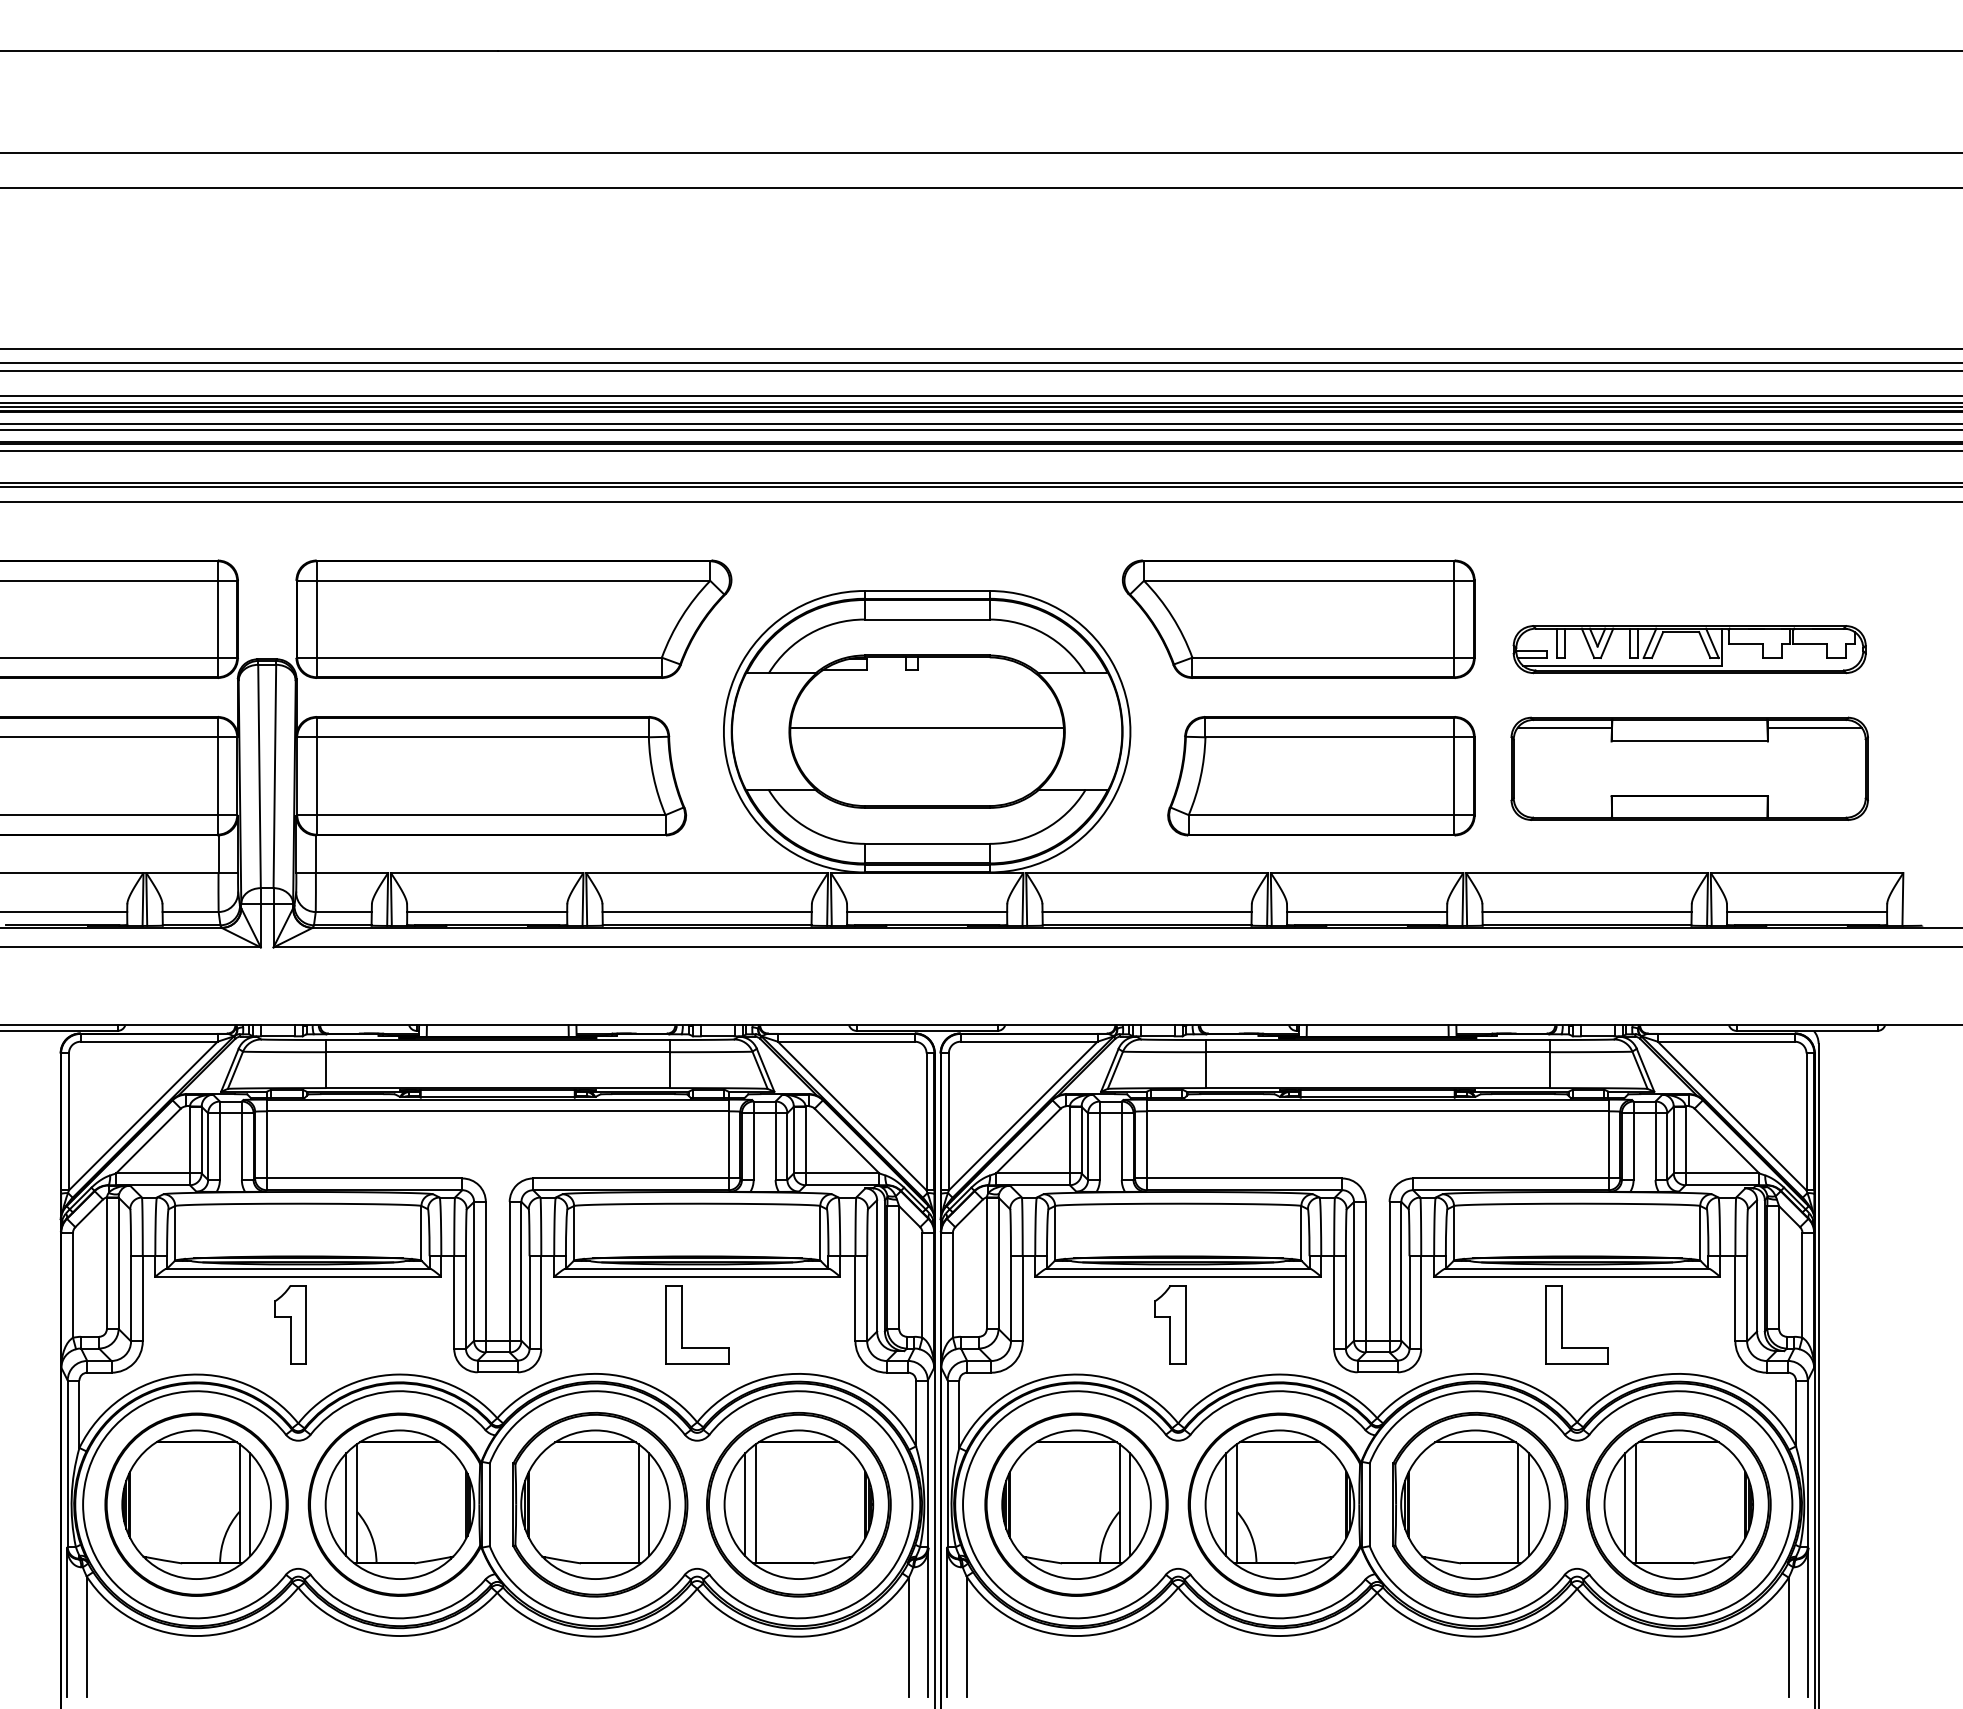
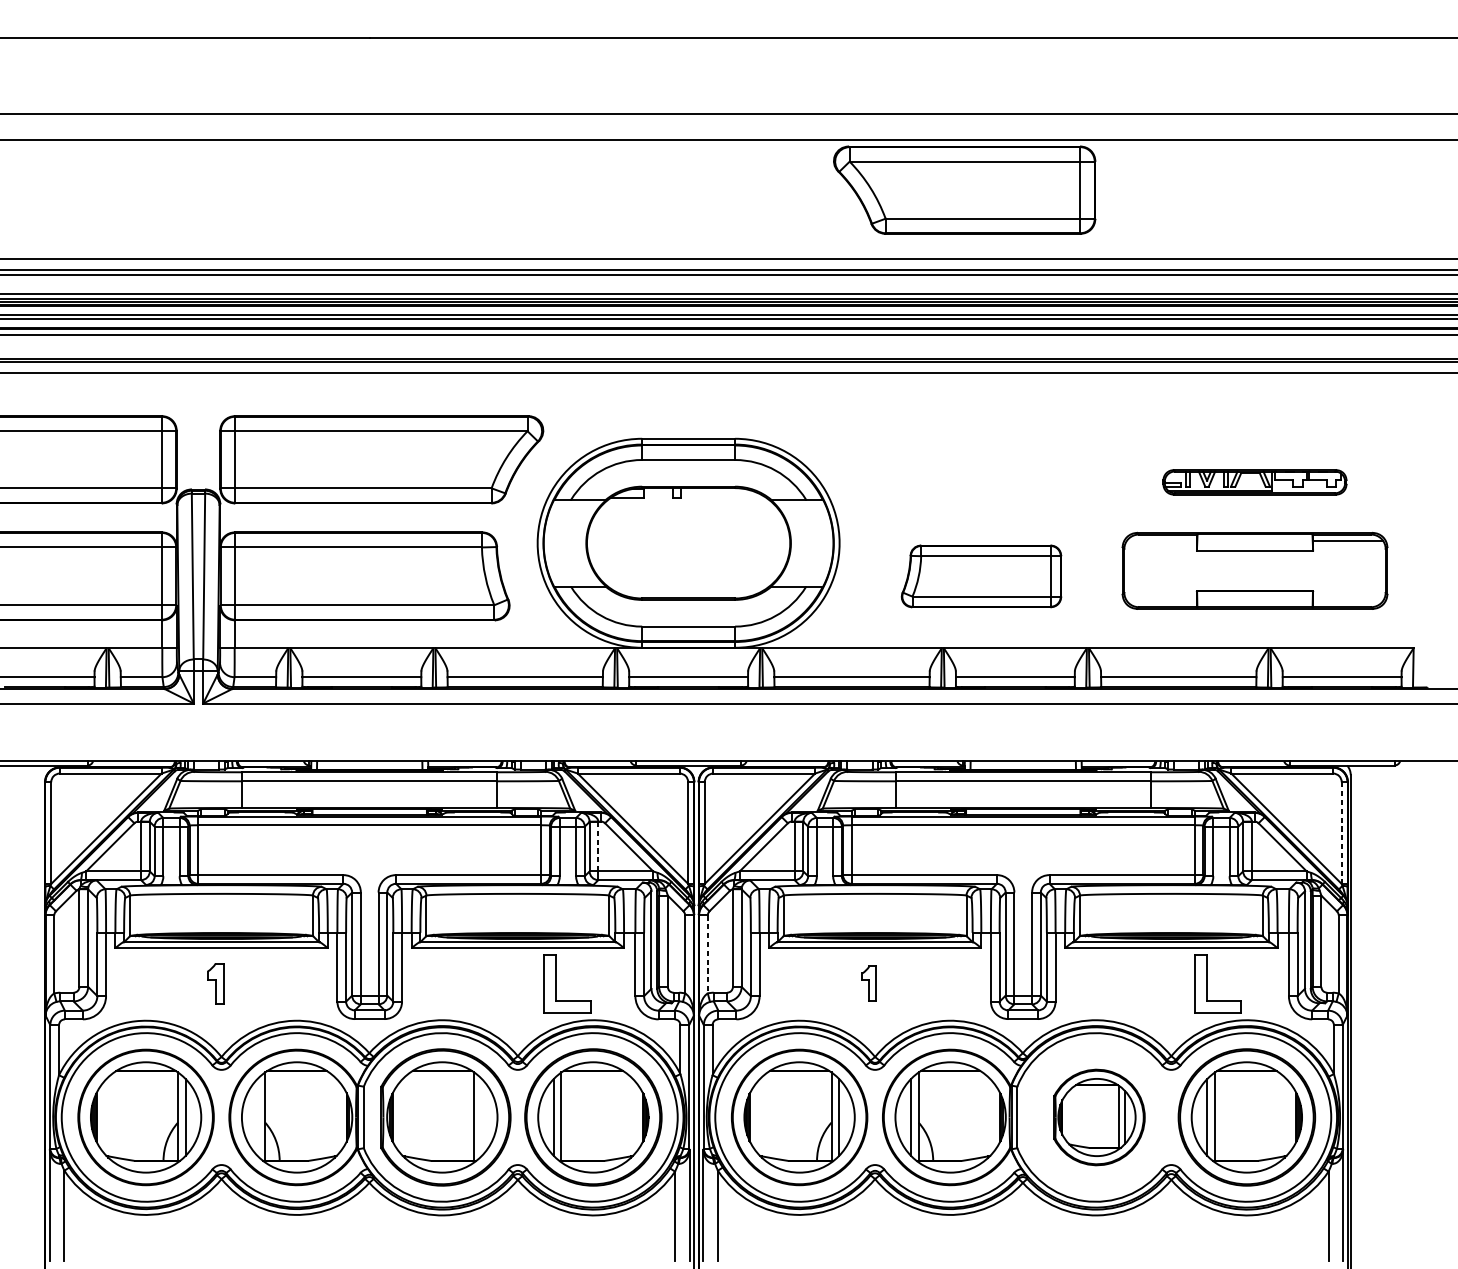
part: (1298, 618) -> (964, 189), moved
part: (1689, 649) -> (1254, 482), size x0.7
line: (926, 728) -> (688, 540), removed
line: (1564, 728) -> (1161, 540), removed
part: (1321, 776) -> (981, 576), size x0.7
line: (1806, 1122) -> (1341, 833), solid -> dashed
line: (805, 1140) -> (598, 846), solid -> dashed
line: (952, 1285) -> (707, 954), solid -> dashed
part: (290, 1324) -> (215, 983), size x0.7
part: (682, 1324) -> (556, 983), moved
part: (1170, 1324) -> (869, 983), size x0.6
part: (1562, 1324) -> (1207, 983), moved
line: (346, 1504) -> (257, 1117), removed
line: (649, 1504) -> (482, 1117), removed
part: (1480, 1504) -> (1099, 1117), size x0.7

